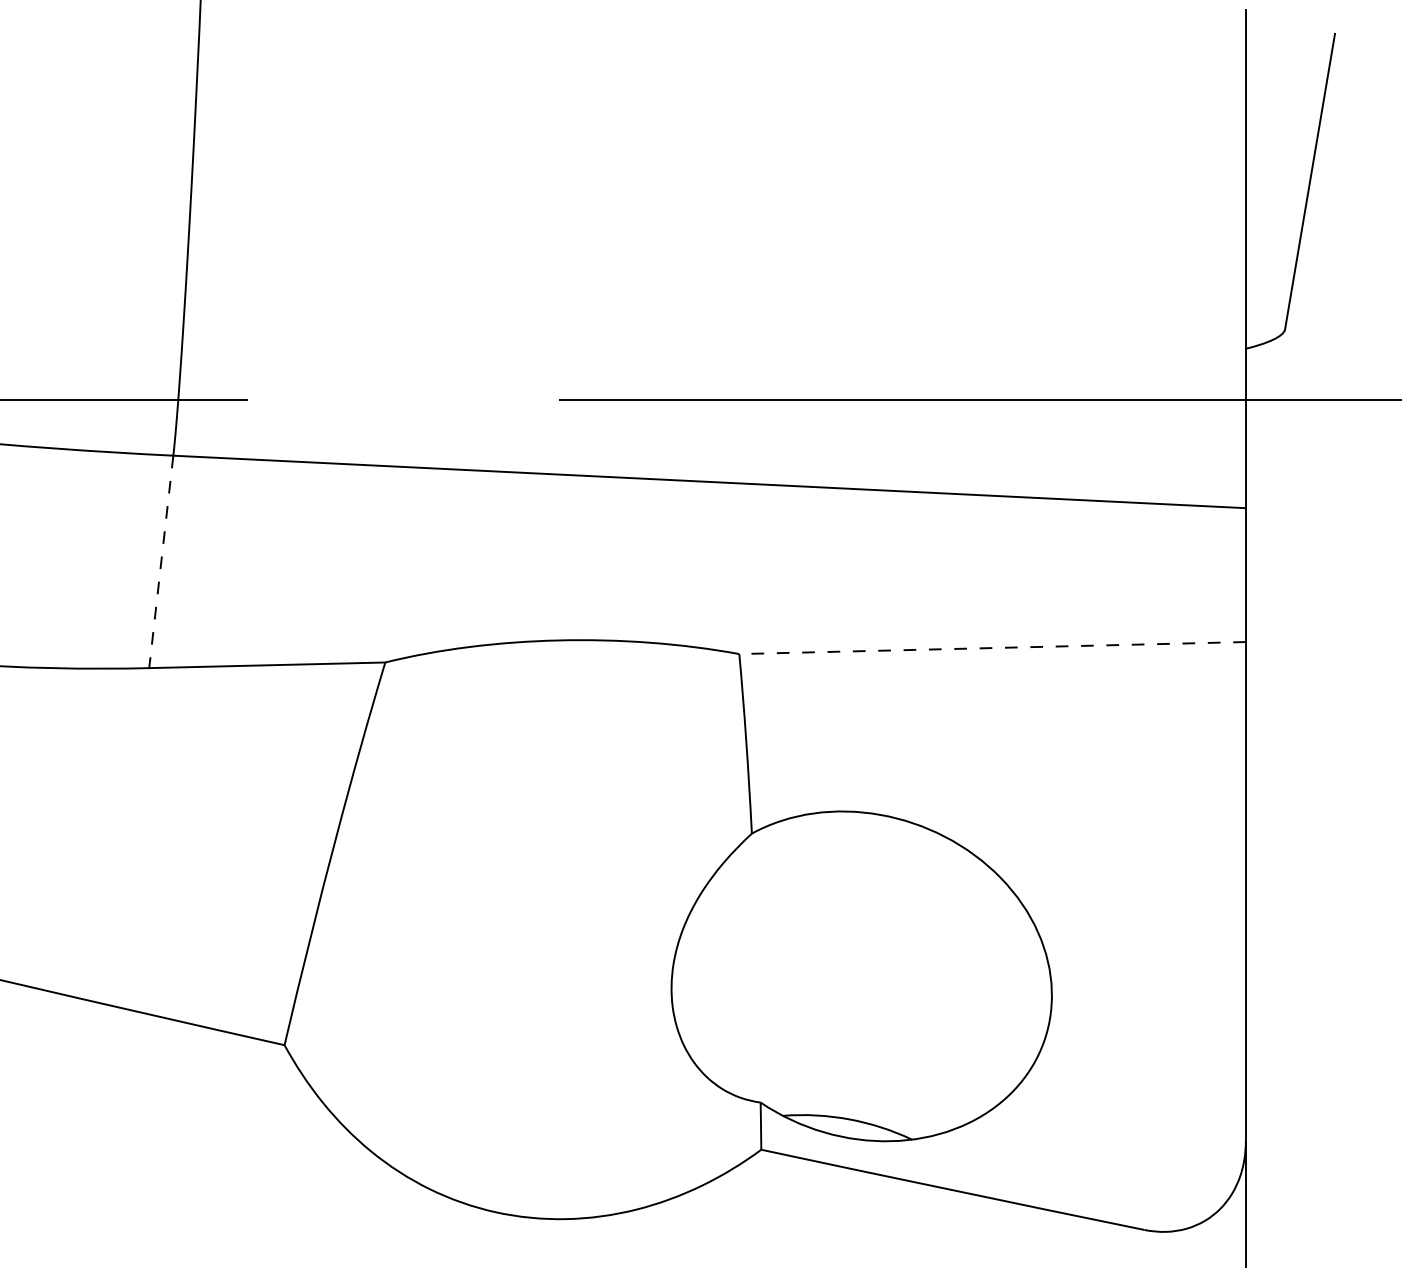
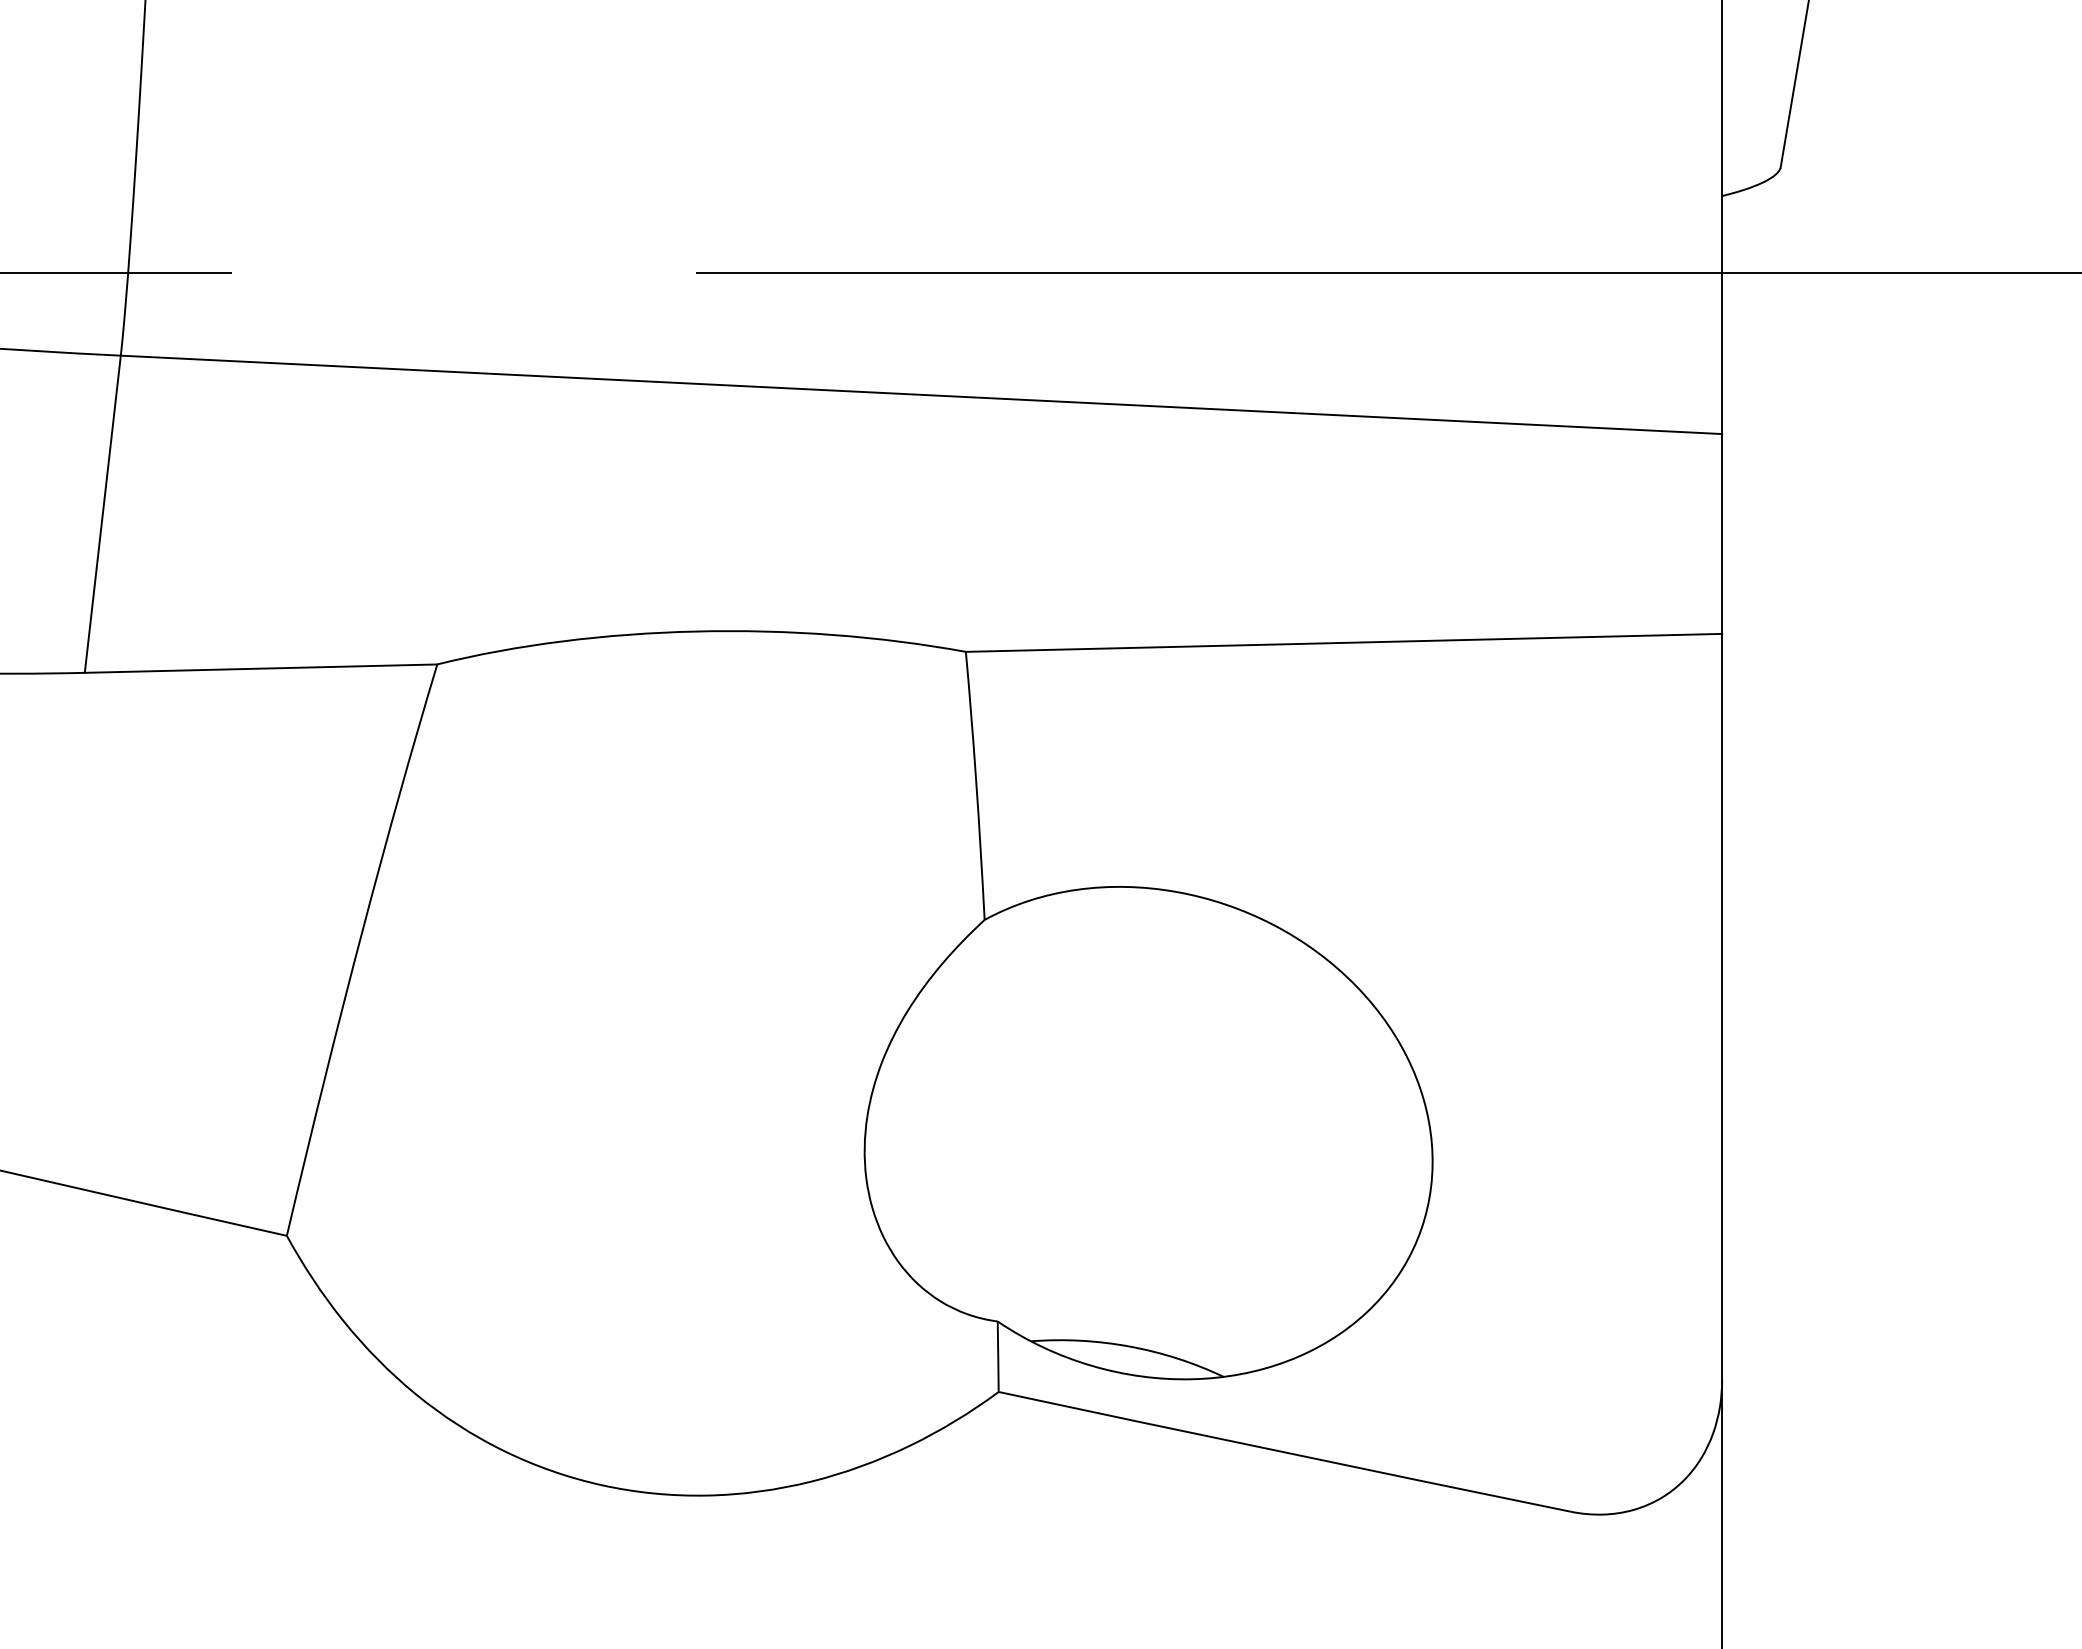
line: (161, 561) -> (103, 513), dashed -> solid
line: (992, 648) -> (1343, 643), dashed -> solid

